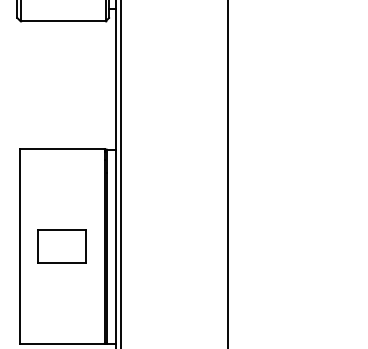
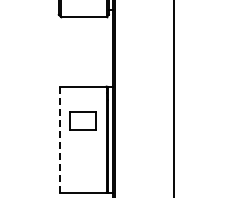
line: (20, 246) -> (60, 139), solid -> dashed
part: (60, 246) -> (82, 120), moved

